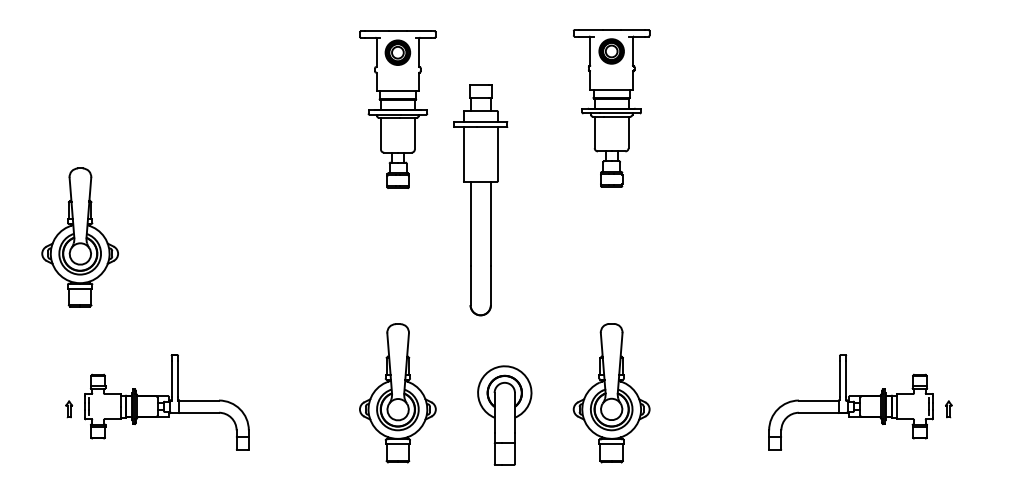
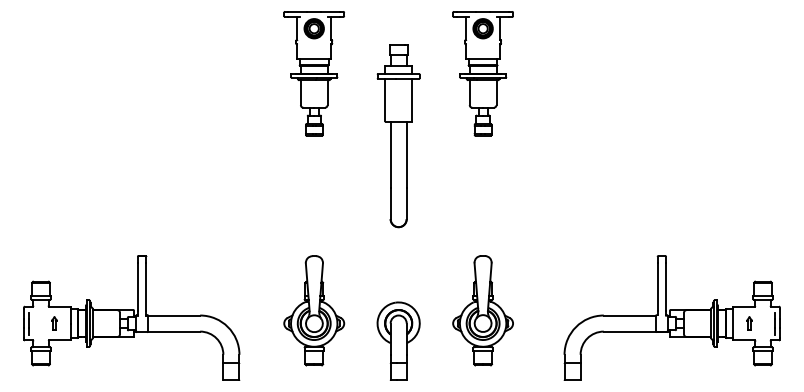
part: (610, 108) -> (482, 73), moved
part: (396, 109) -> (313, 73), moved
part: (480, 200) -> (398, 136), moved
part: (80, 237) -> (63, 187), removed
part: (166, 401) -> (131, 317), size x1.67
part: (850, 401) -> (671, 317), size x1.67
part: (504, 414) -> (398, 340), moved

